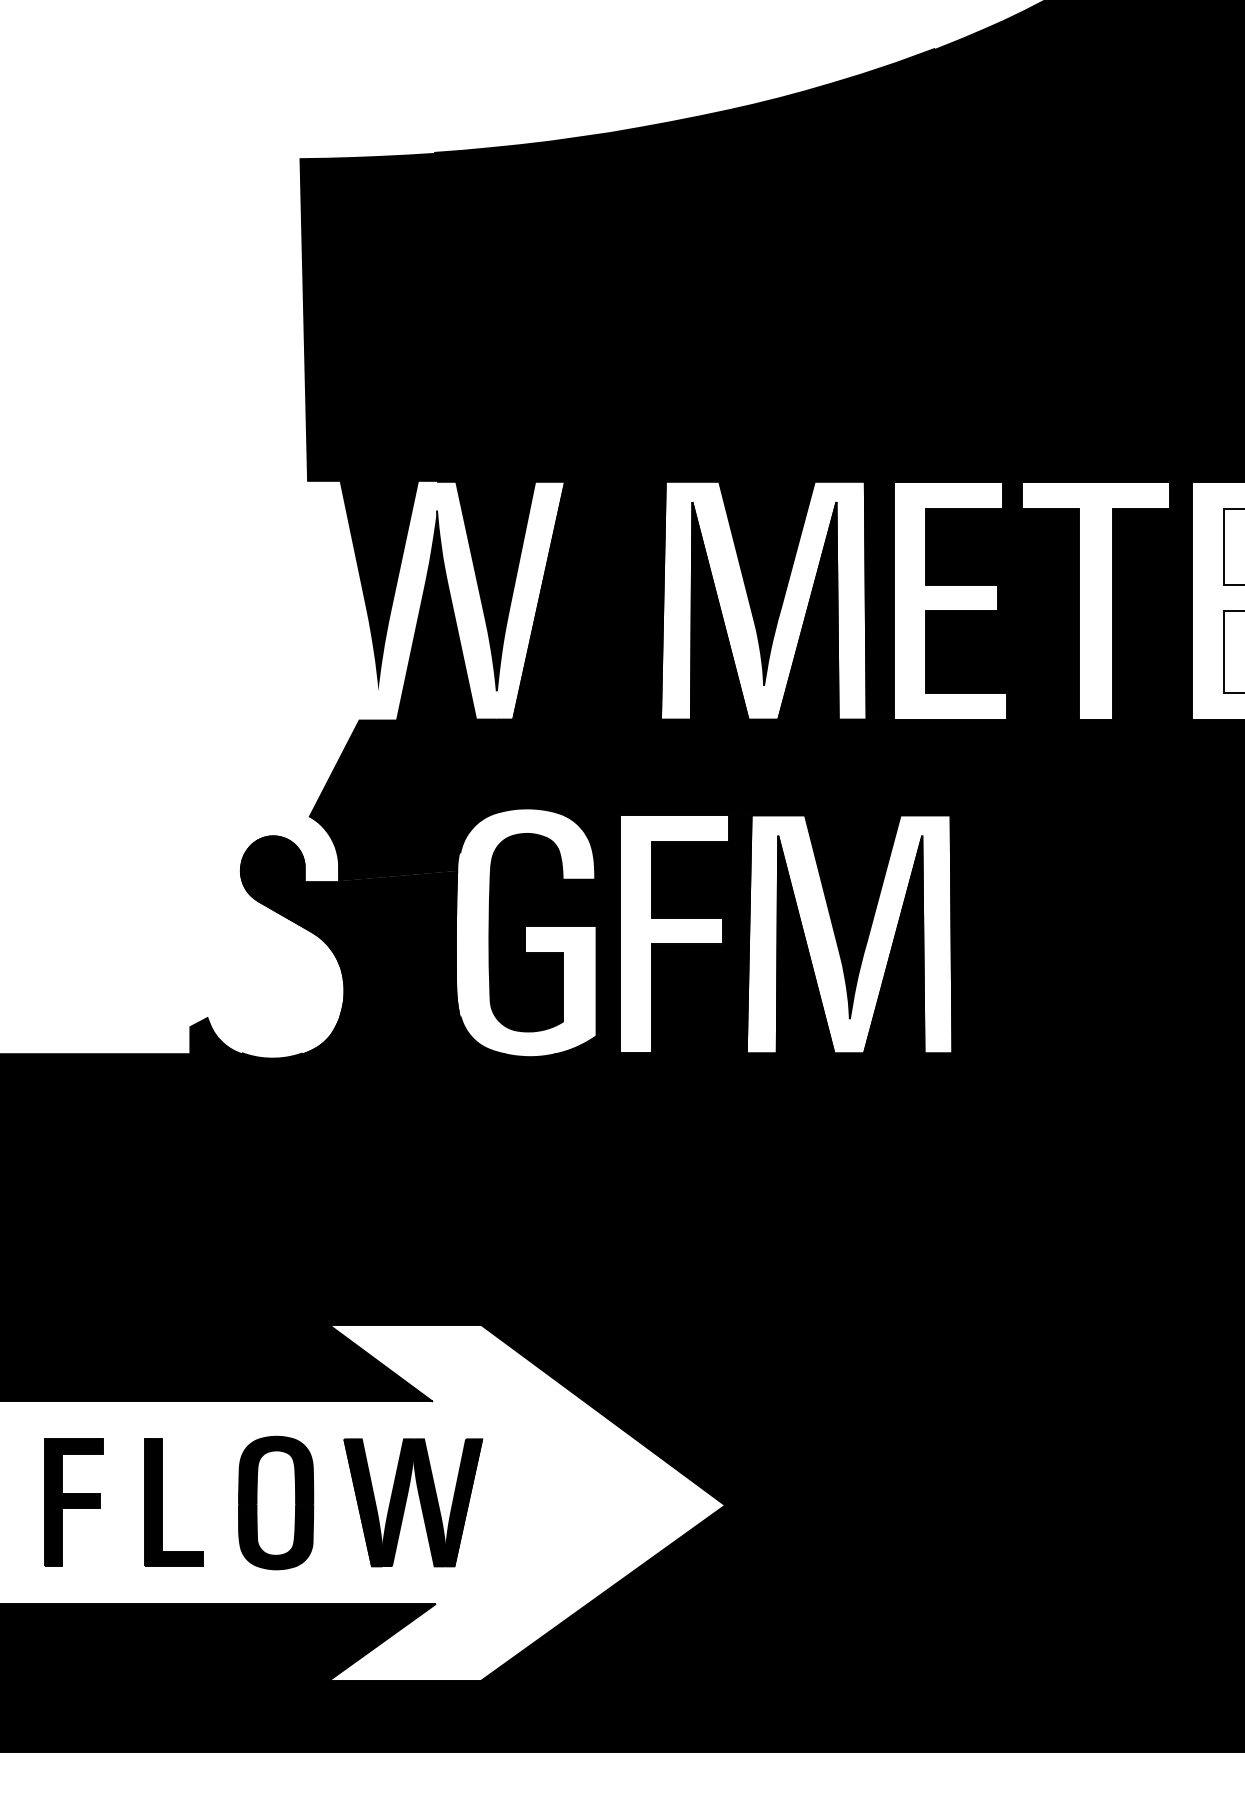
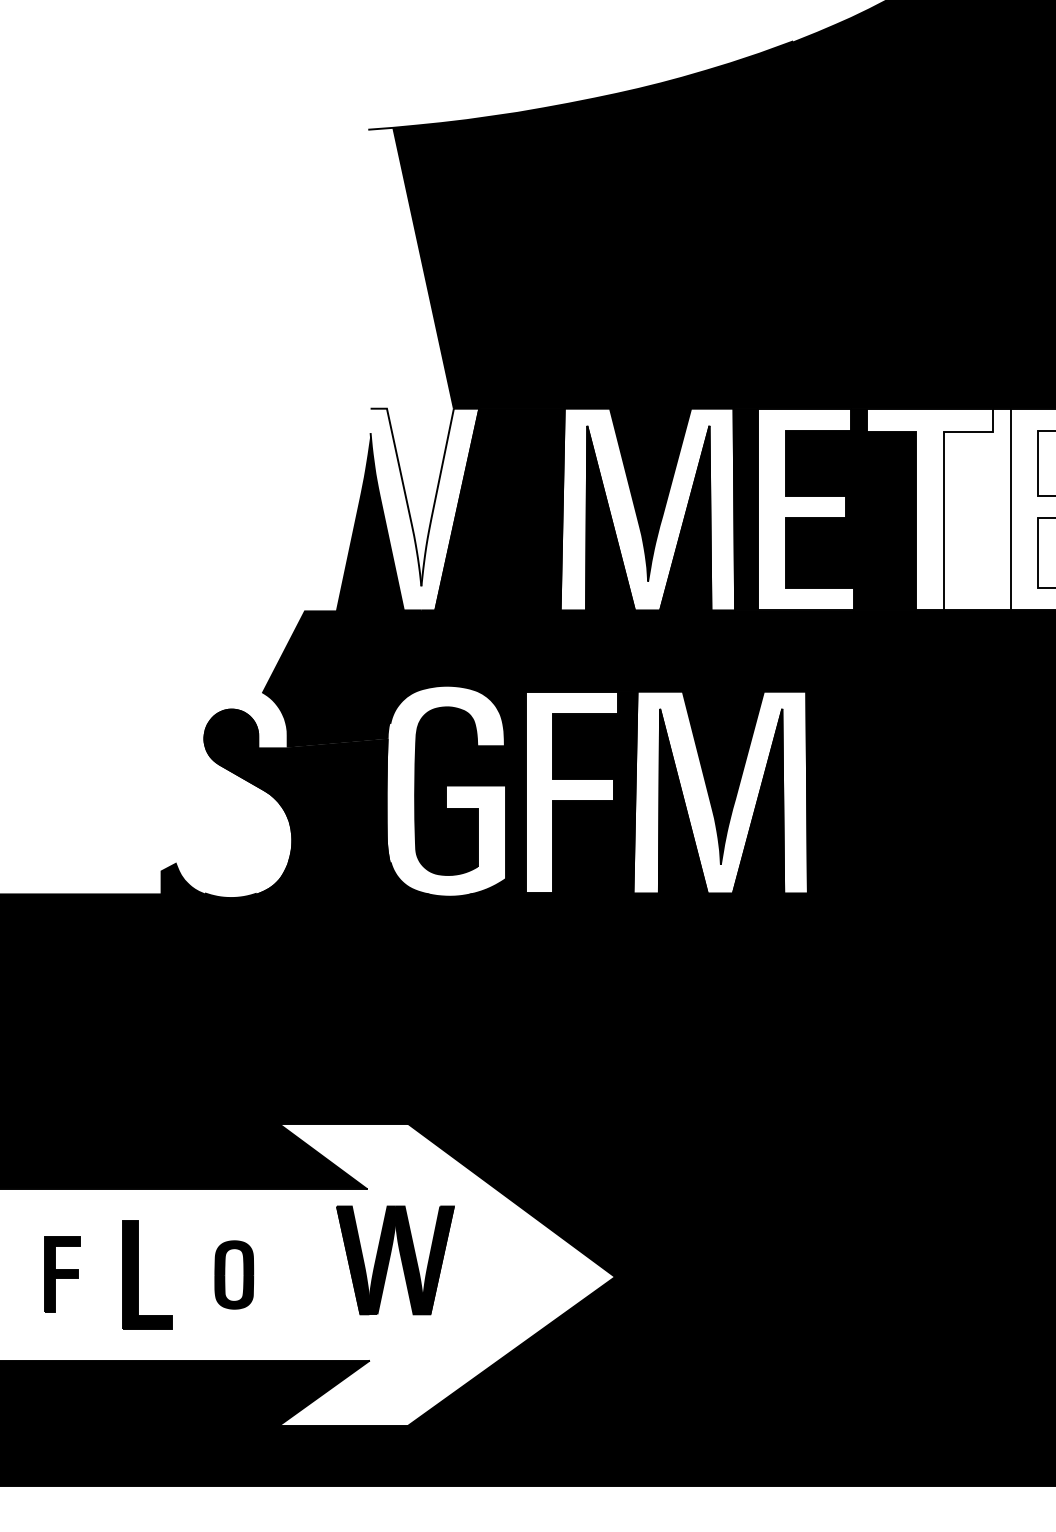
fill: (417, 420) -> (354, 356), removed
fill: (1151, 600) -> (976, 509), removed
part: (419, 1500) -> (400, 1258), moved
part: (73, 1502) -> (62, 1274), size x0.7
part: (276, 1502) -> (234, 1274), size x0.6

